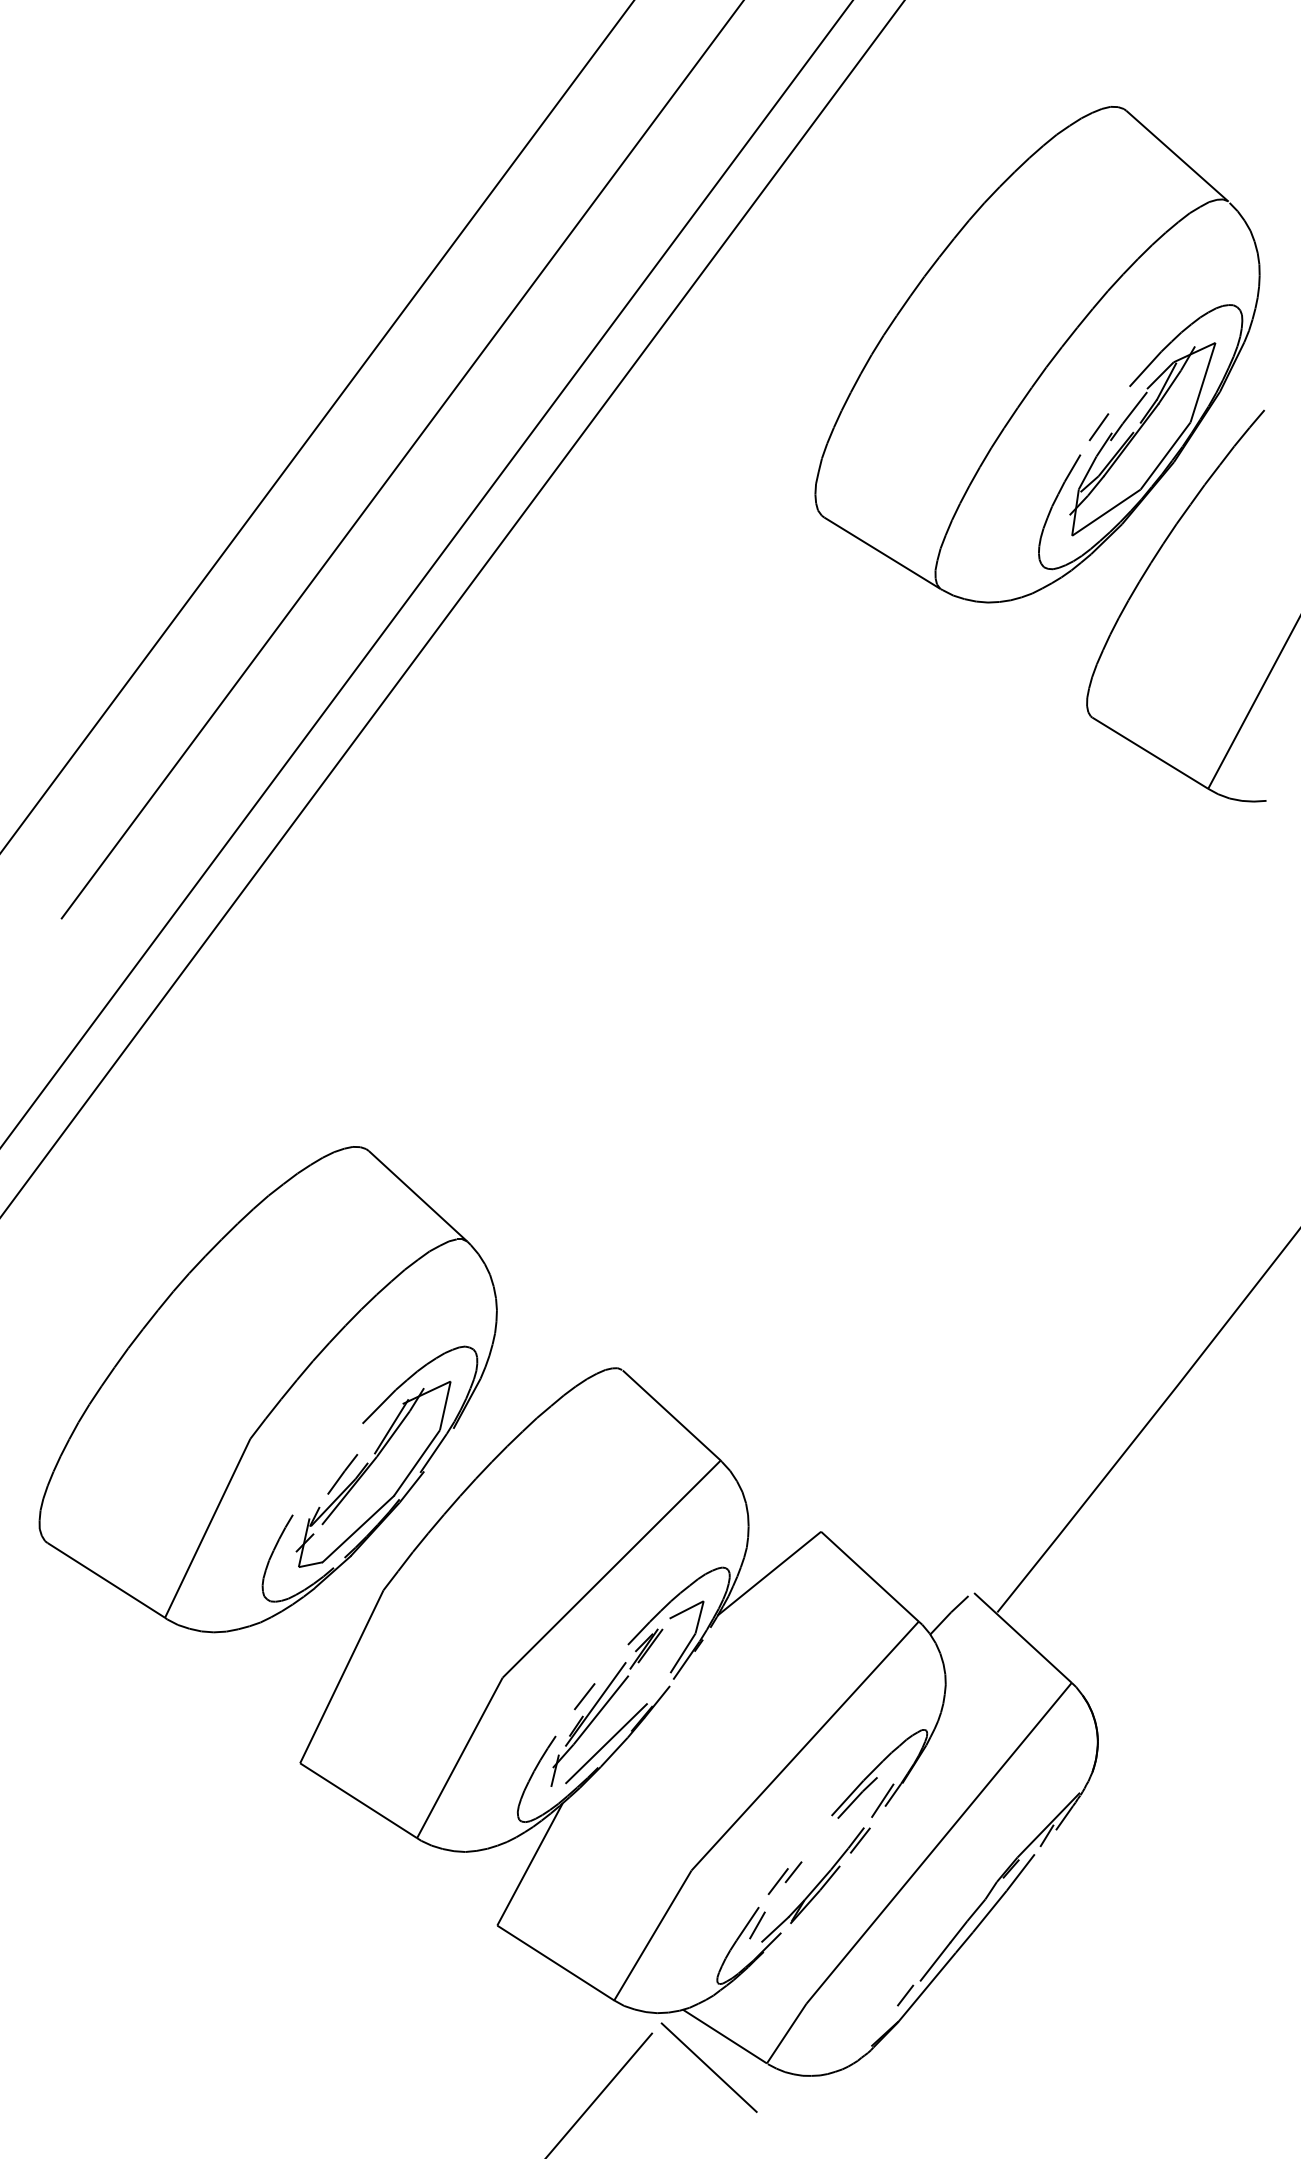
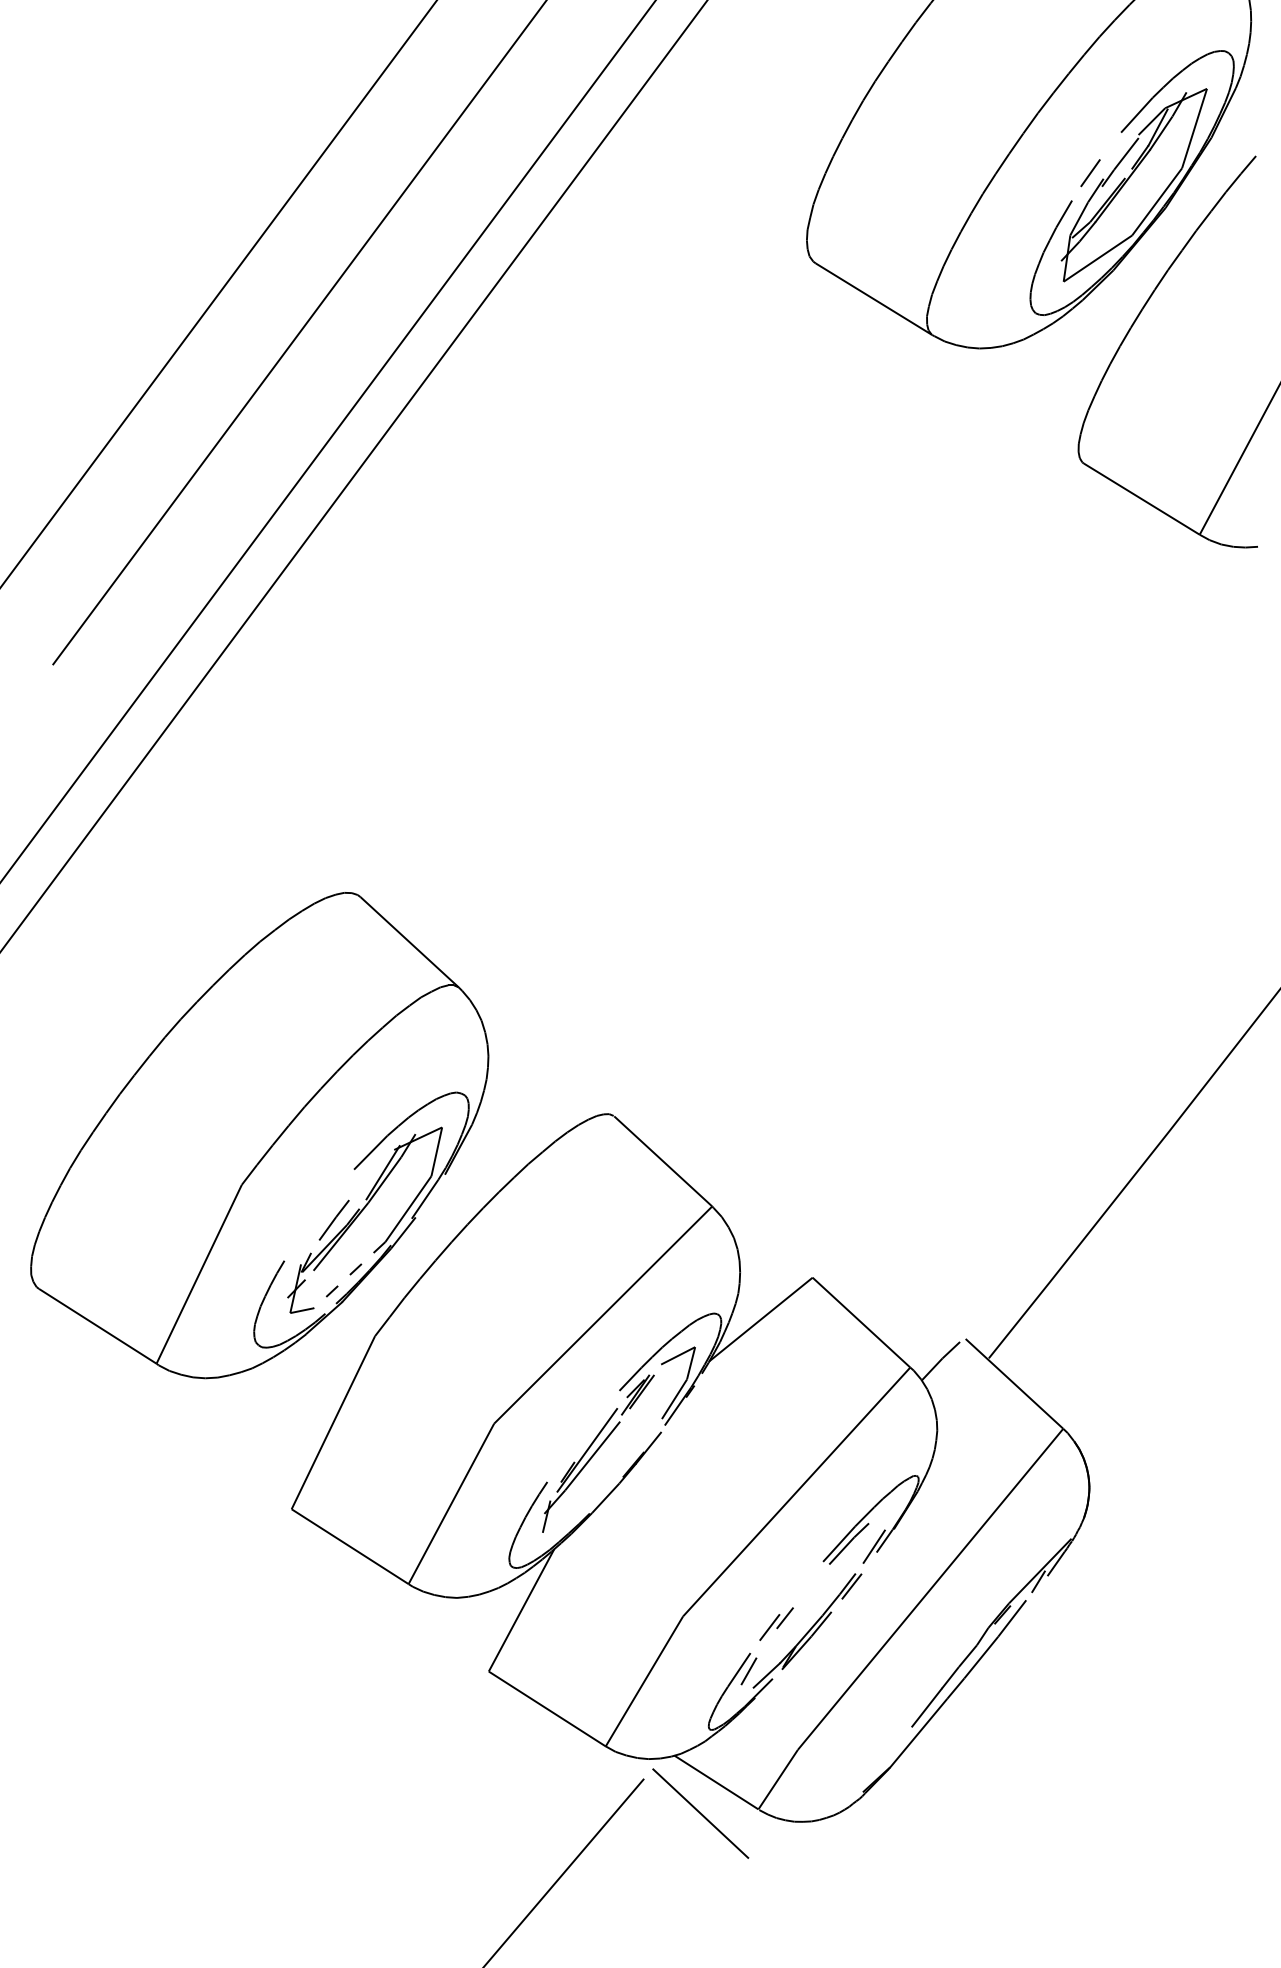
line: (358, 1529) -> (350, 1275), solid -> dashed
line: (584, 1696) -> (576, 1442), removed
line: (606, 1743) -> (598, 1489), removed
line: (905, 1995) -> (897, 1741), removed

